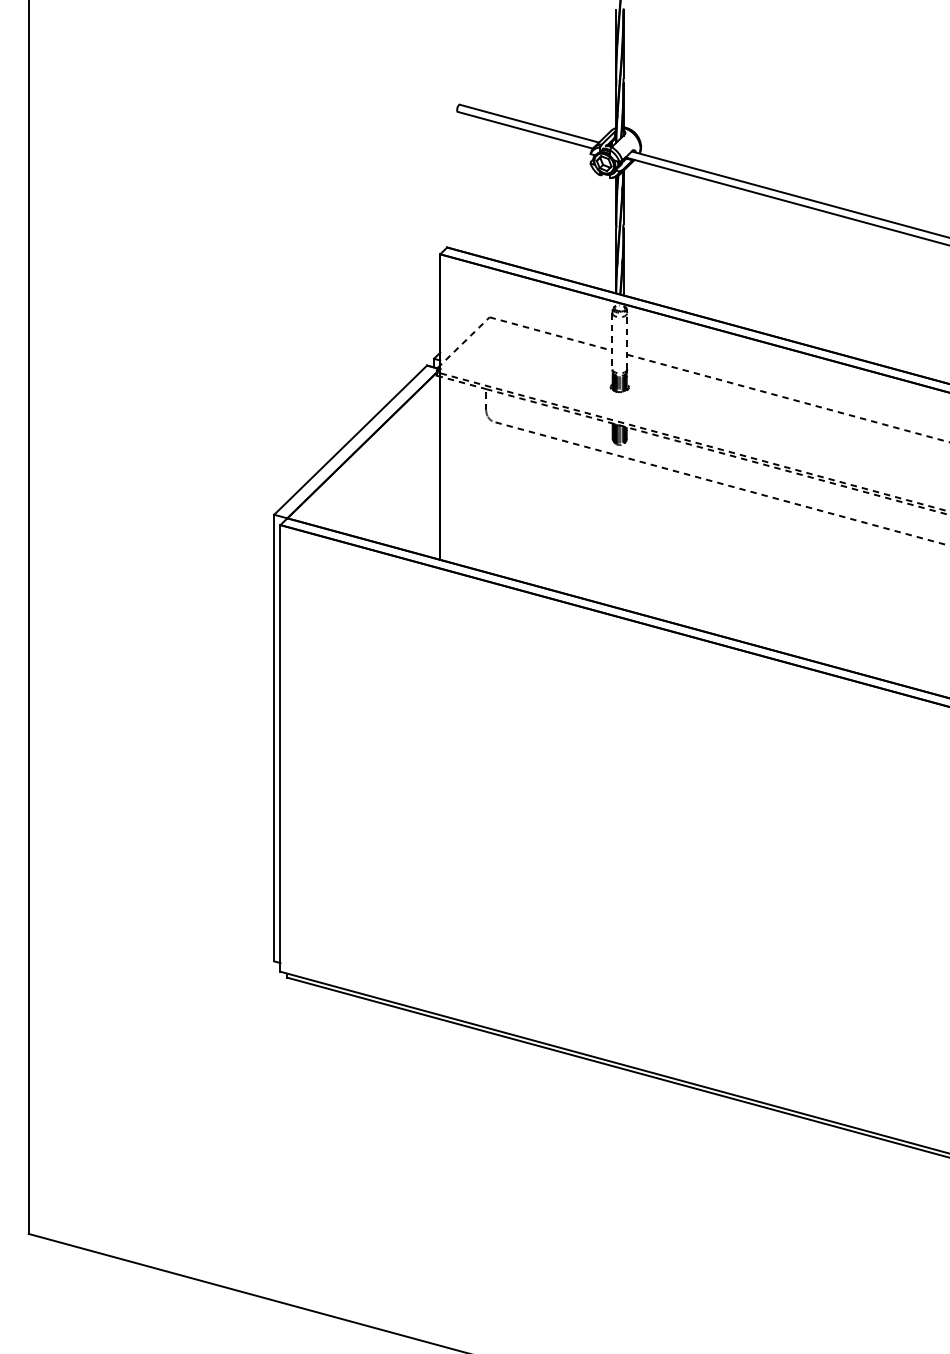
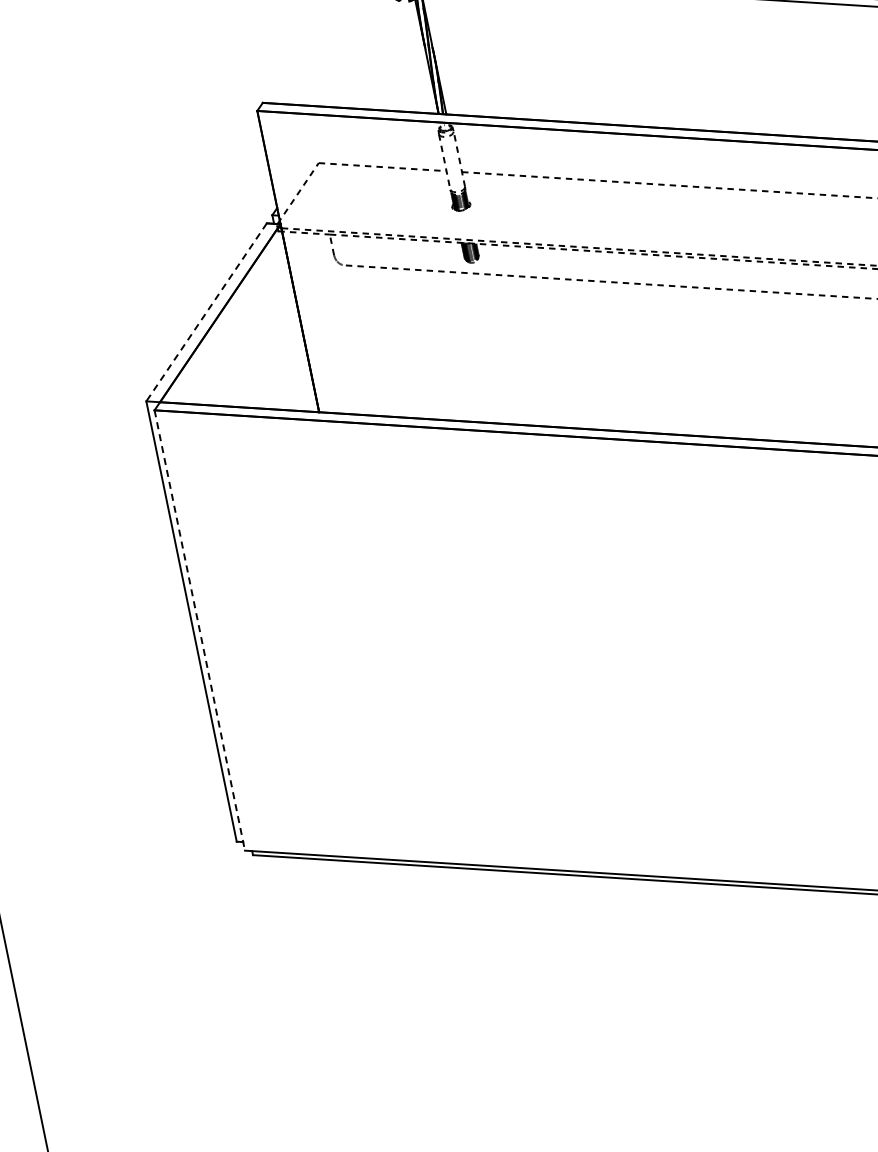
line: (350, 440) -> (206, 312), solid -> dashed
line: (280, 748) -> (199, 630), solid -> dashed

